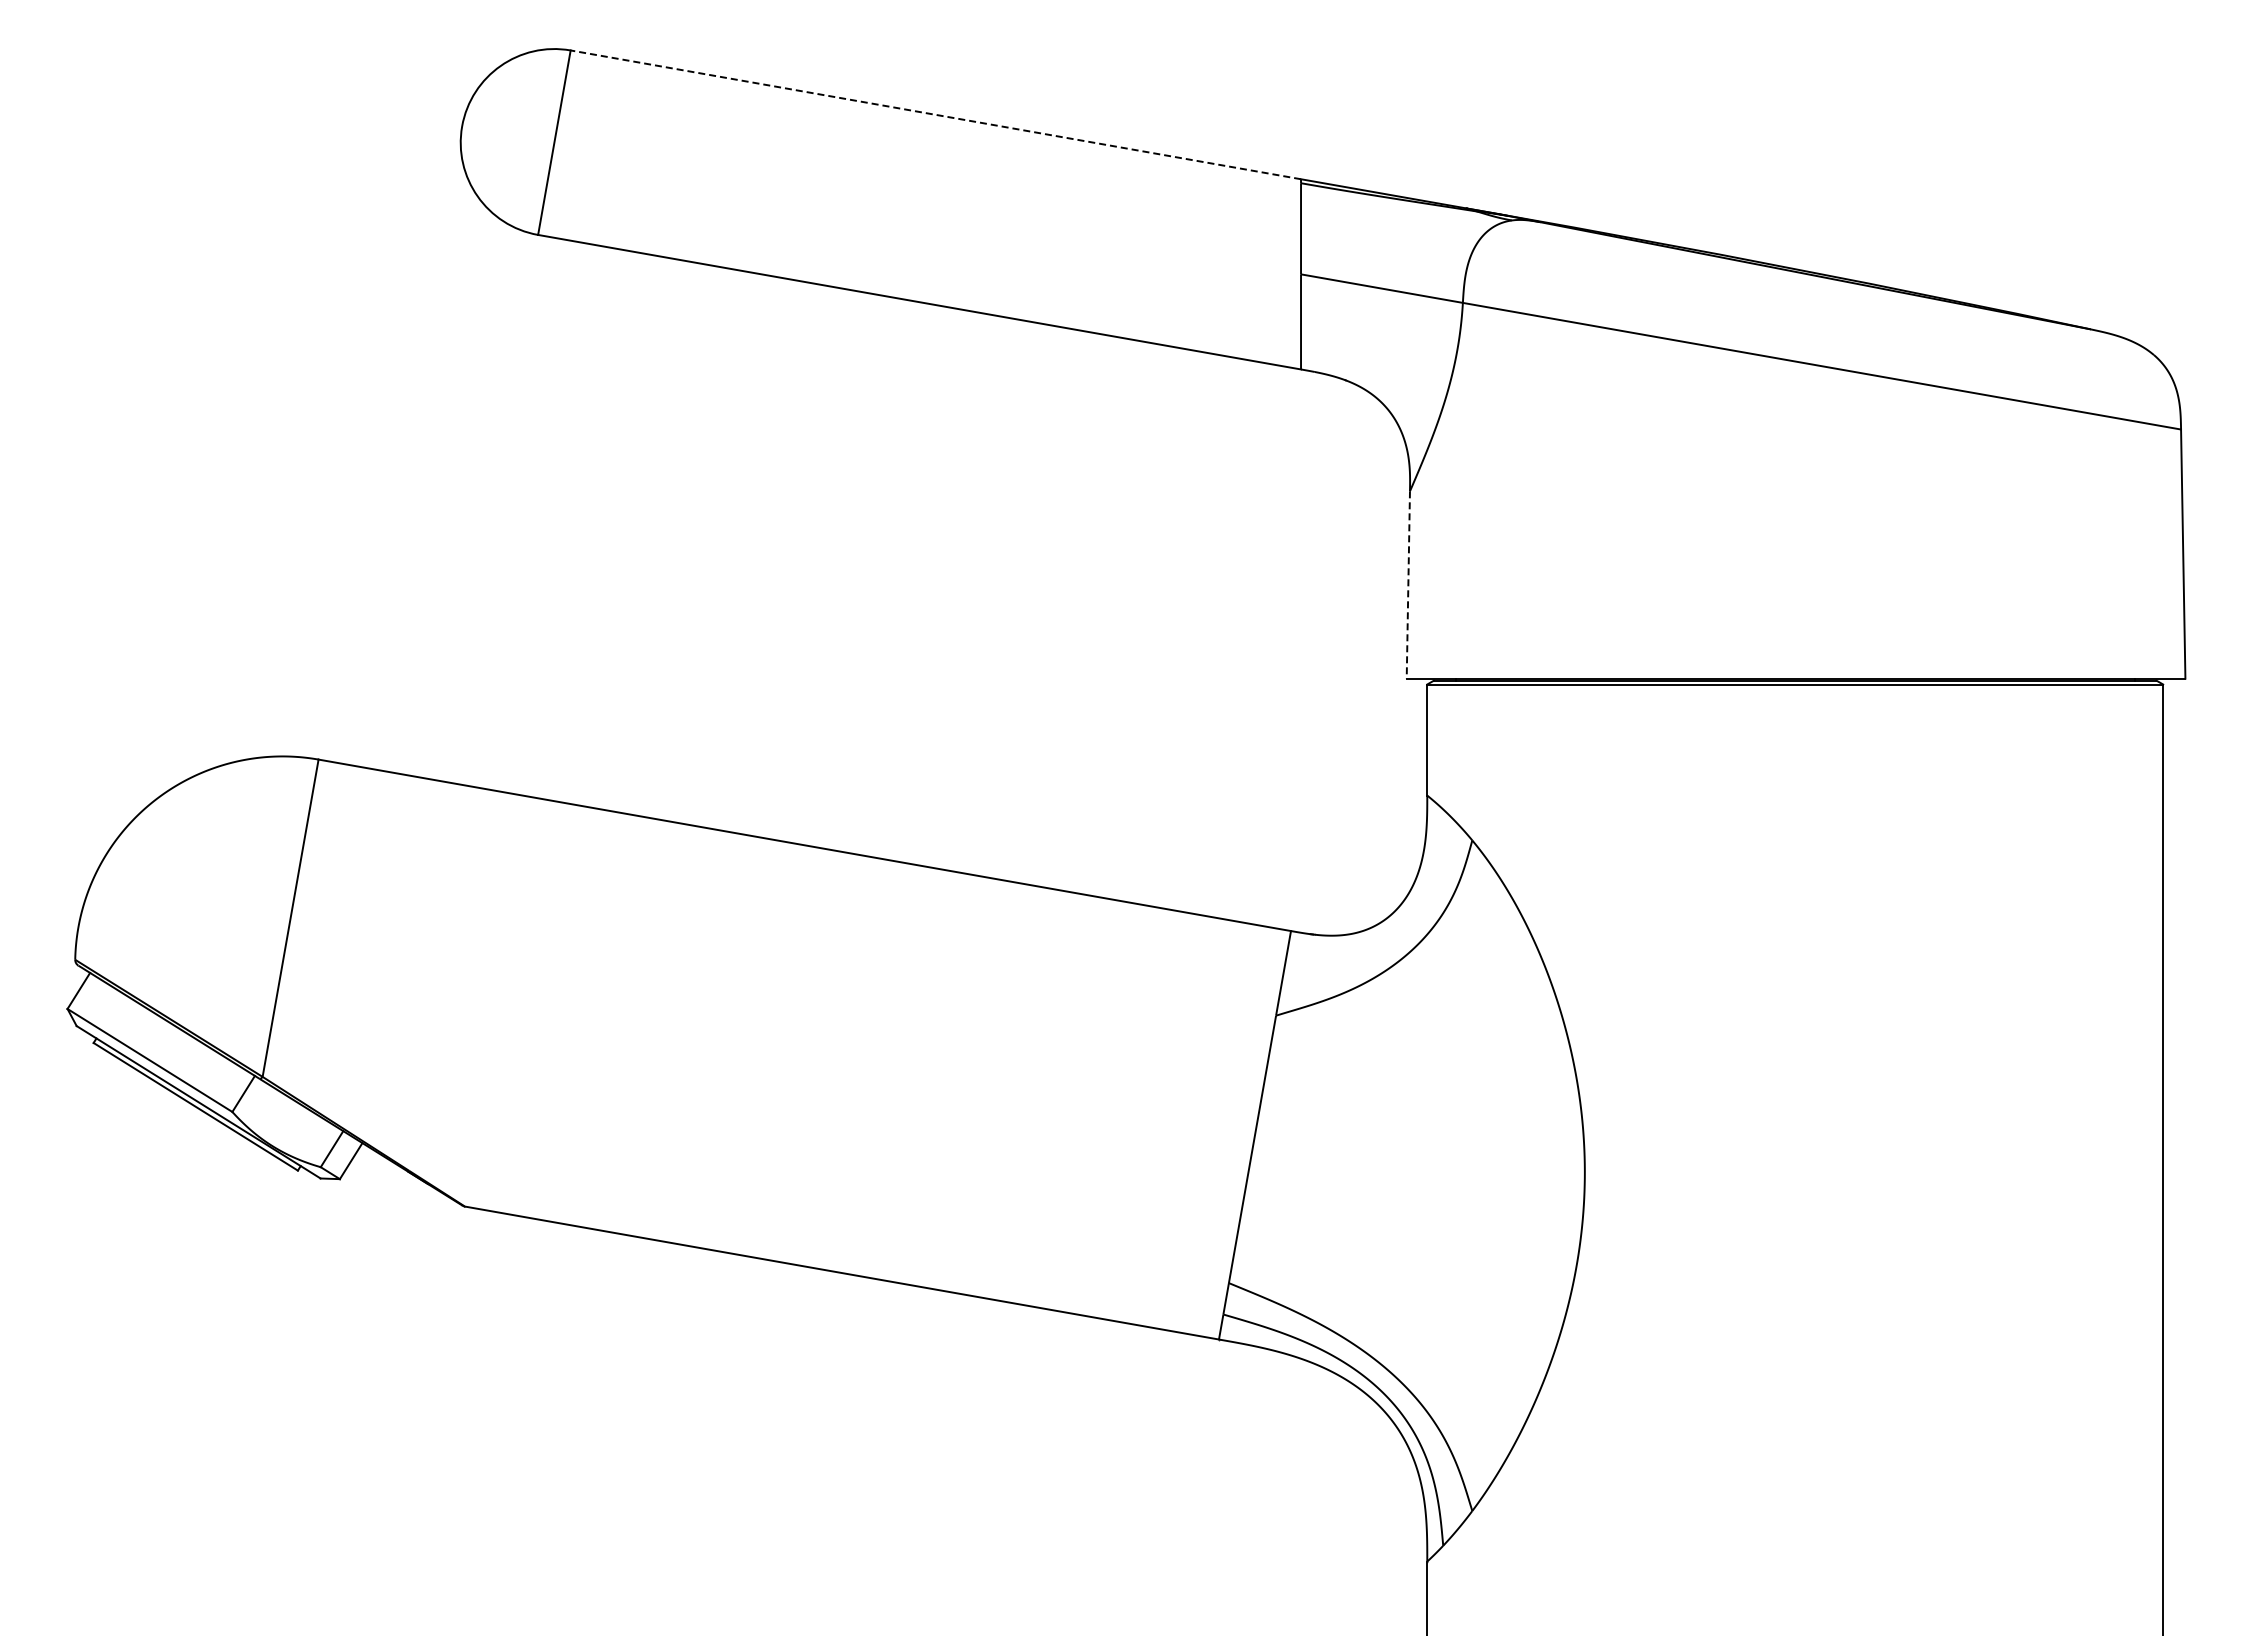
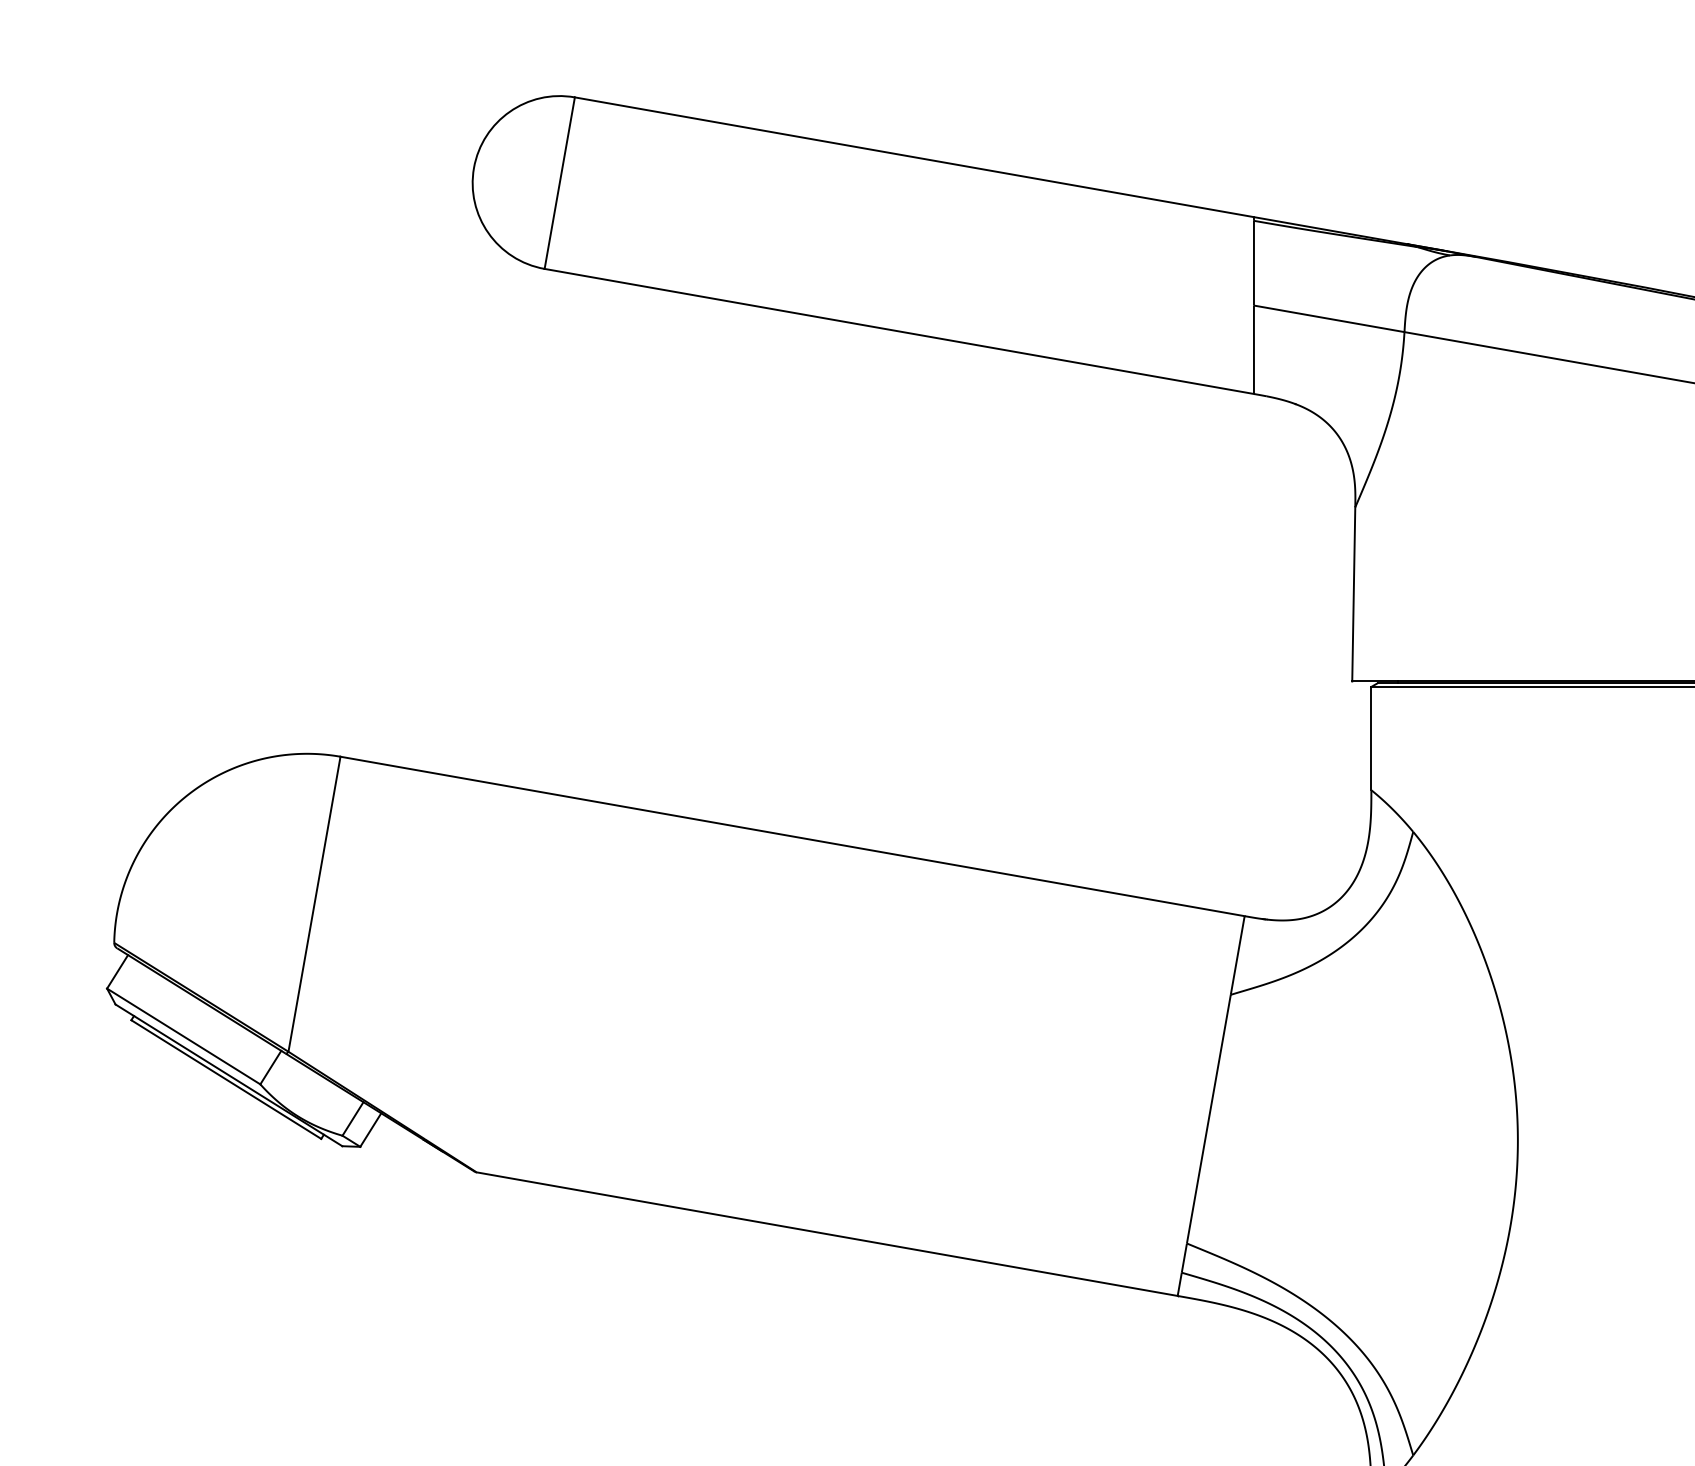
line: (935, 114) -> (914, 156), dashed -> solid
line: (1408, 584) -> (1353, 593), dashed -> solid

